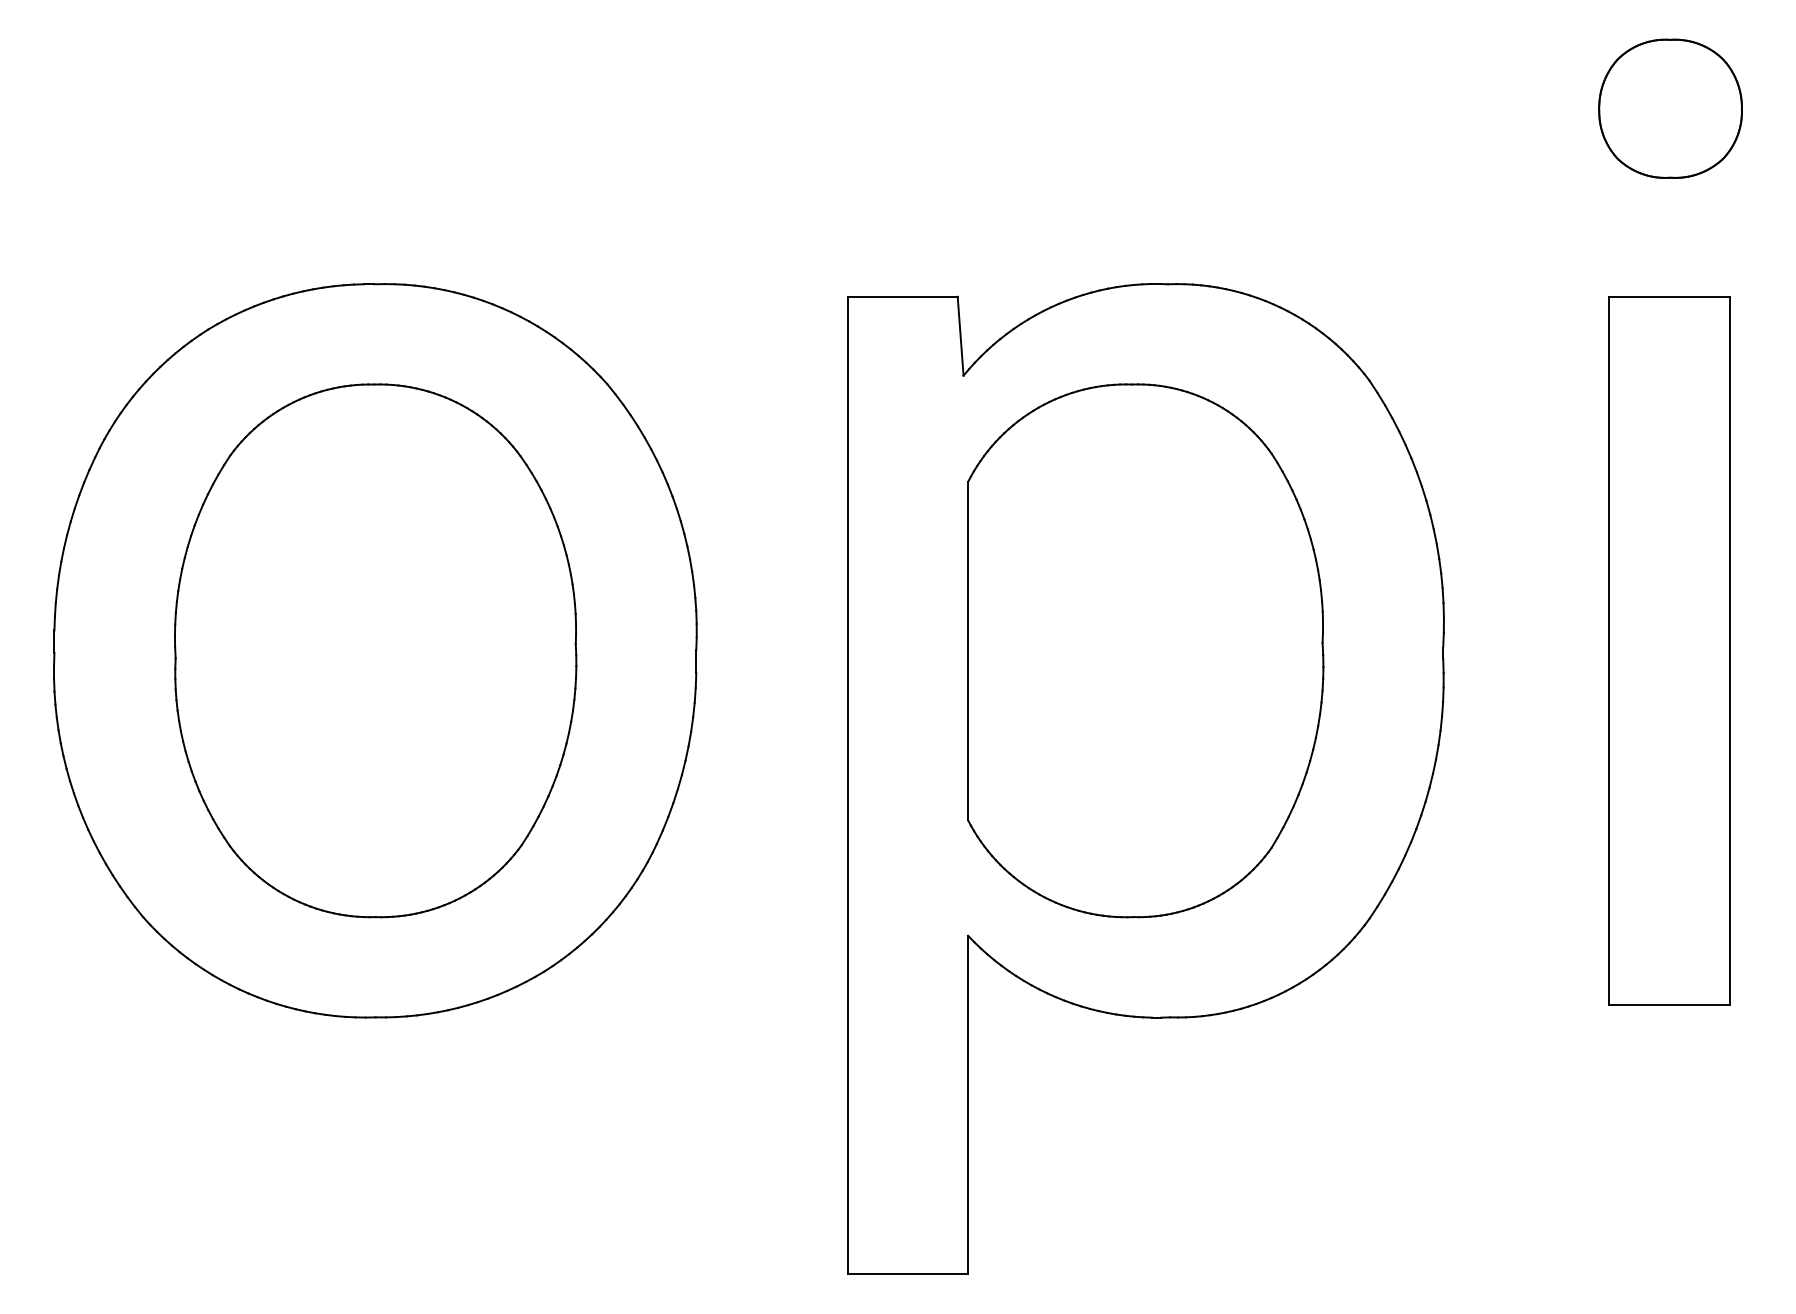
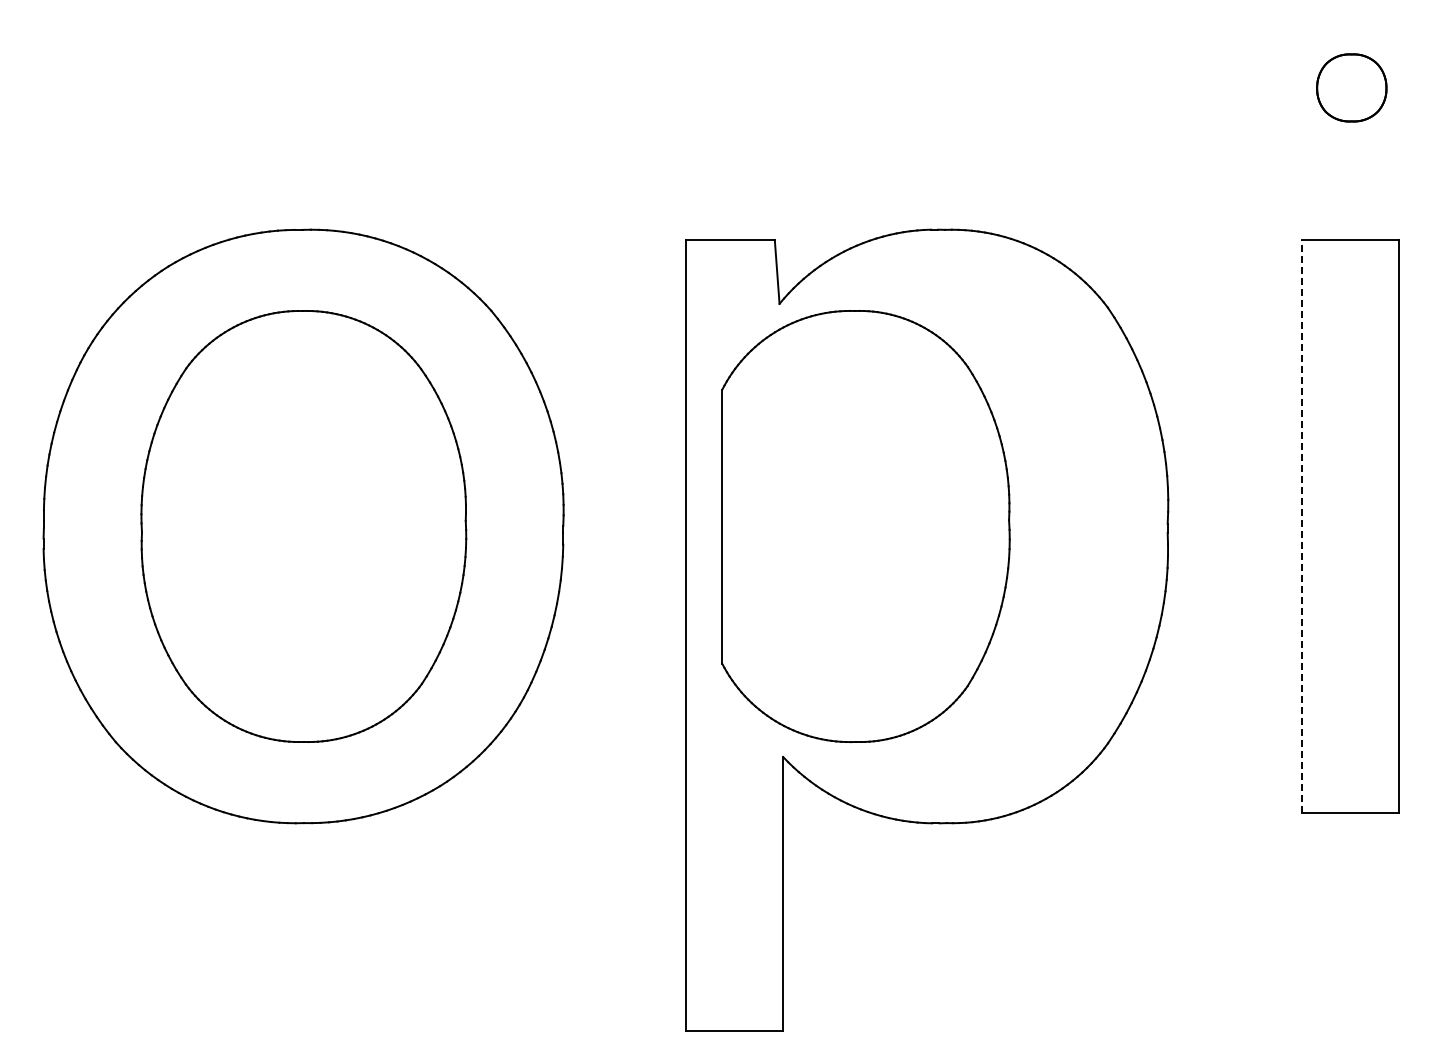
part: (1670, 108) -> (1351, 87), size x0.6
part: (1145, 650) -> (865, 526), moved
line: (1608, 650) -> (1301, 526), solid -> dashed

